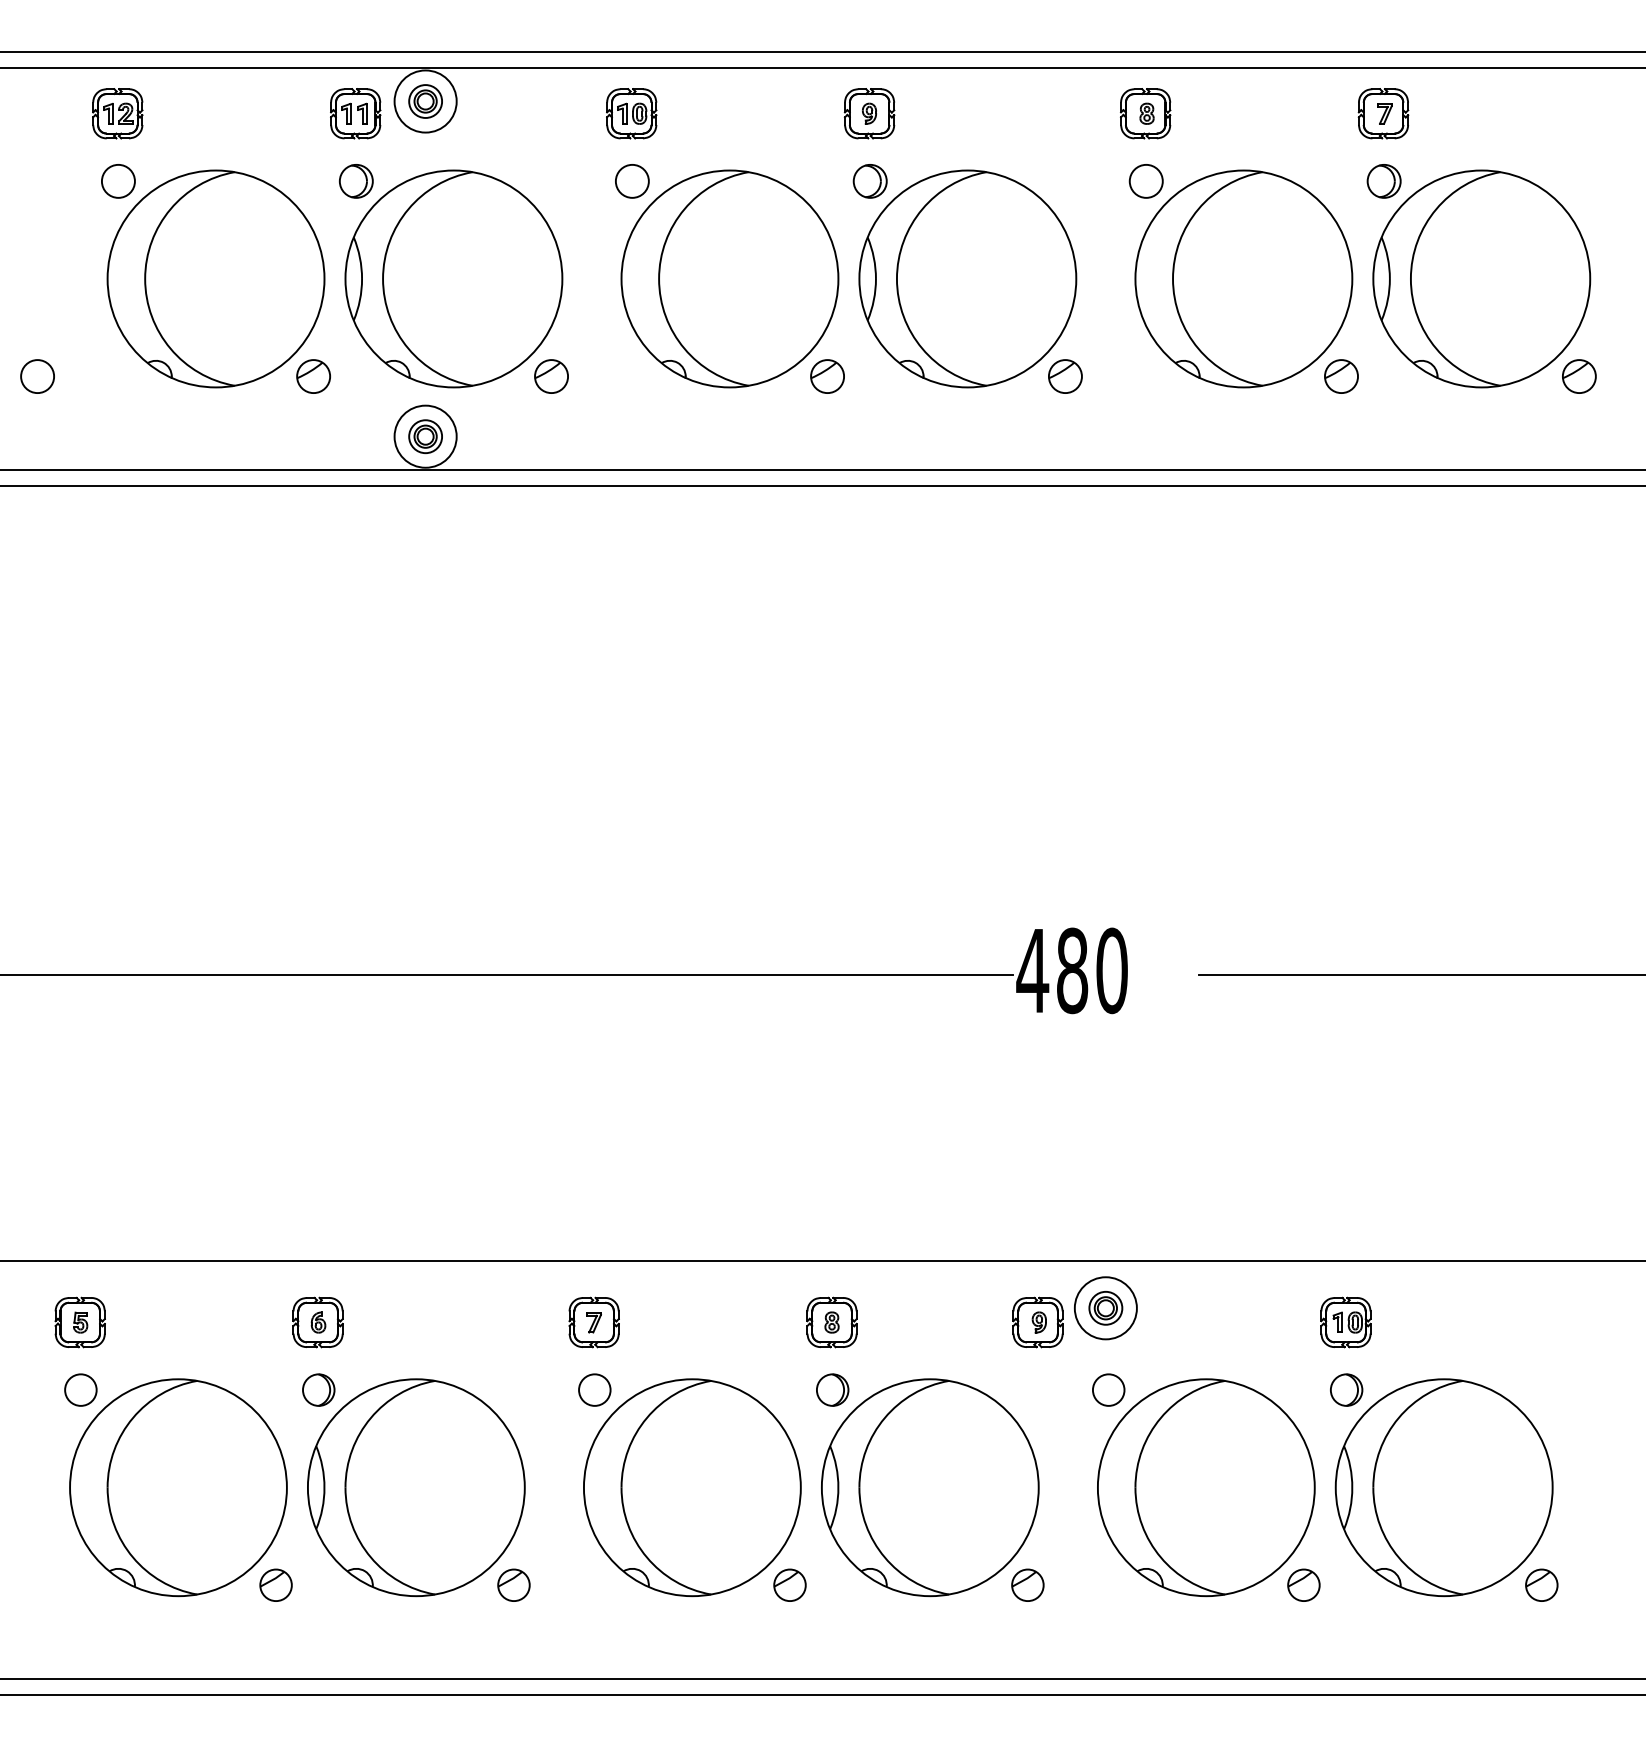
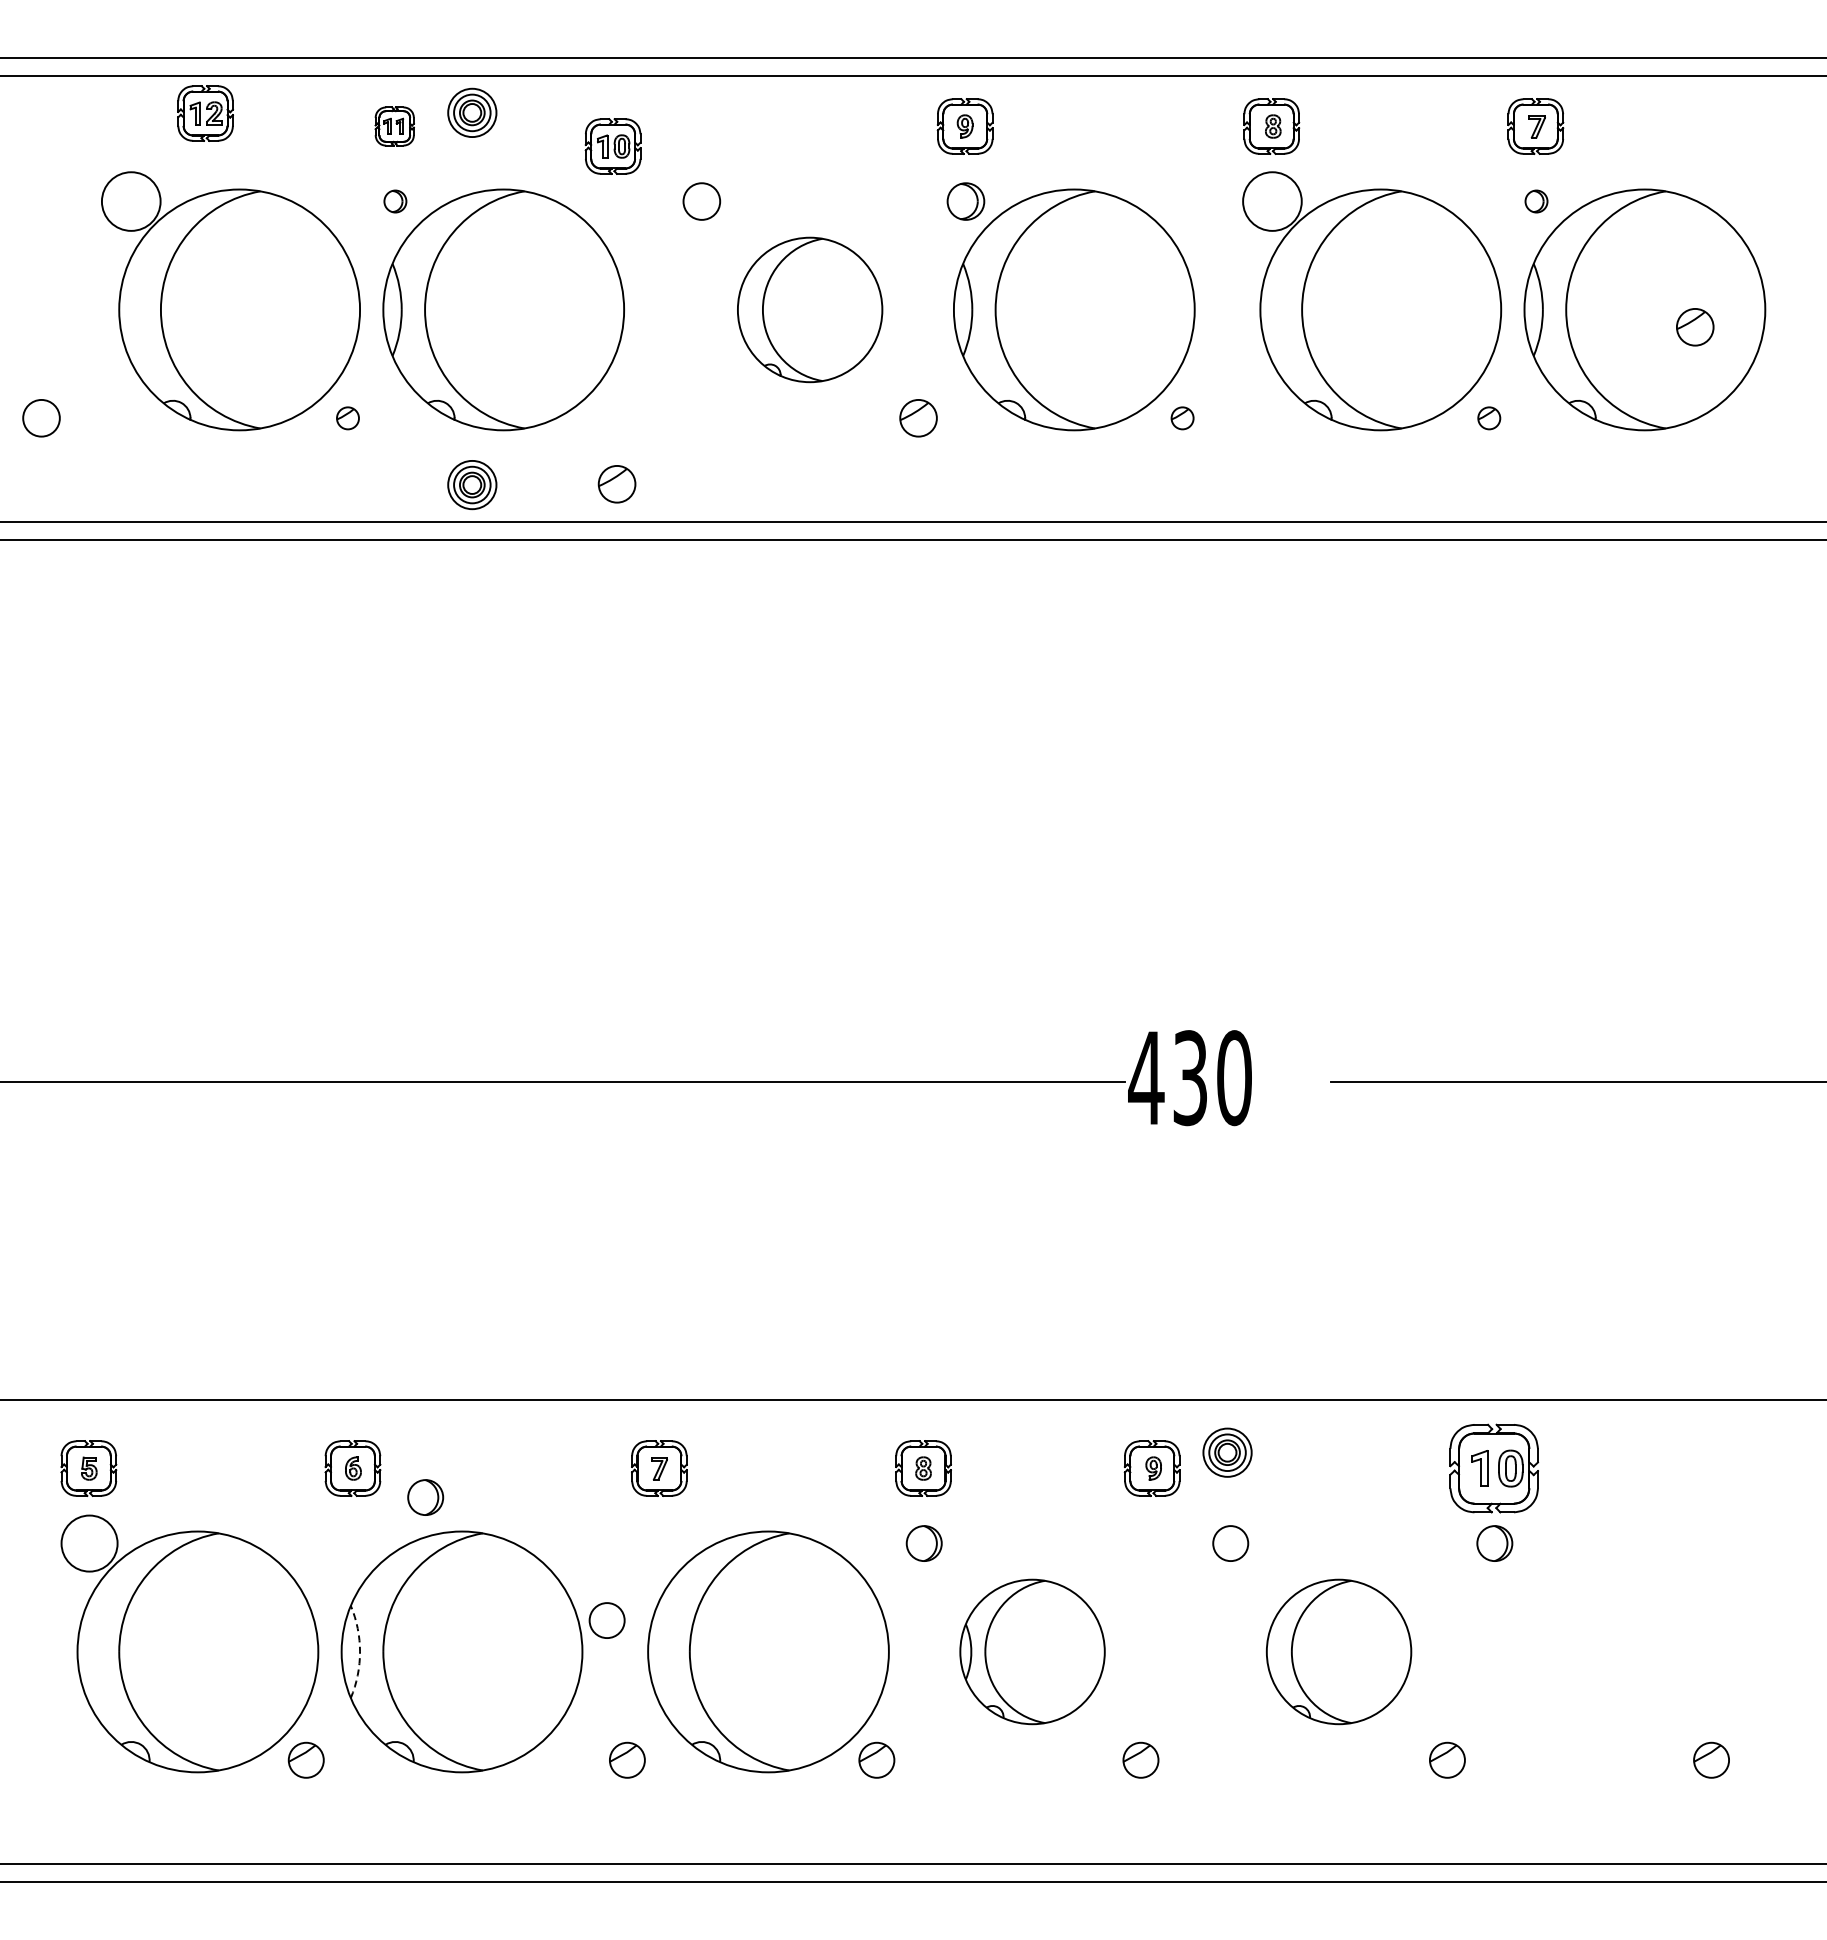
circle: (424, 101) -> (471, 112), size x0.7
part: (117, 113) -> (205, 113), moved
part: (355, 113) -> (394, 126), size x0.7
part: (631, 113) -> (612, 146), moved
circle: (117, 181) -> (130, 201), size x1.6
part: (356, 181) -> (395, 201), size x0.6
circle: (1146, 181) -> (1272, 201), size x1.6
part: (1384, 181) -> (1536, 201), size x0.6
part: (729, 278) -> (809, 309), size x0.6
part: (313, 376) -> (347, 418), size x0.6
part: (550, 376) -> (616, 484), moved
part: (1065, 376) -> (1182, 418), size x0.6
part: (1341, 376) -> (1489, 418), size x0.6
part: (1579, 376) -> (1695, 327), moved
circle: (424, 436) -> (471, 484), size x0.7
text: (1072, 971) -> (1190, 1078), 480 -> 430
circle: (1105, 1308) -> (1227, 1452), size x0.7
part: (1345, 1322) -> (1493, 1468), size x1.6
circle: (80, 1390) -> (89, 1543), size x1.6
part: (318, 1390) -> (425, 1497), moved
circle: (594, 1390) -> (606, 1620), moved
arc: (324, 1487) -> (360, 1651), solid -> dashed
part: (930, 1487) -> (1032, 1651), size x0.6
part: (1205, 1487) -> (1338, 1651), size x0.6
part: (1443, 1487) -> (1602, 1651), removed
part: (514, 1584) -> (627, 1759), moved

